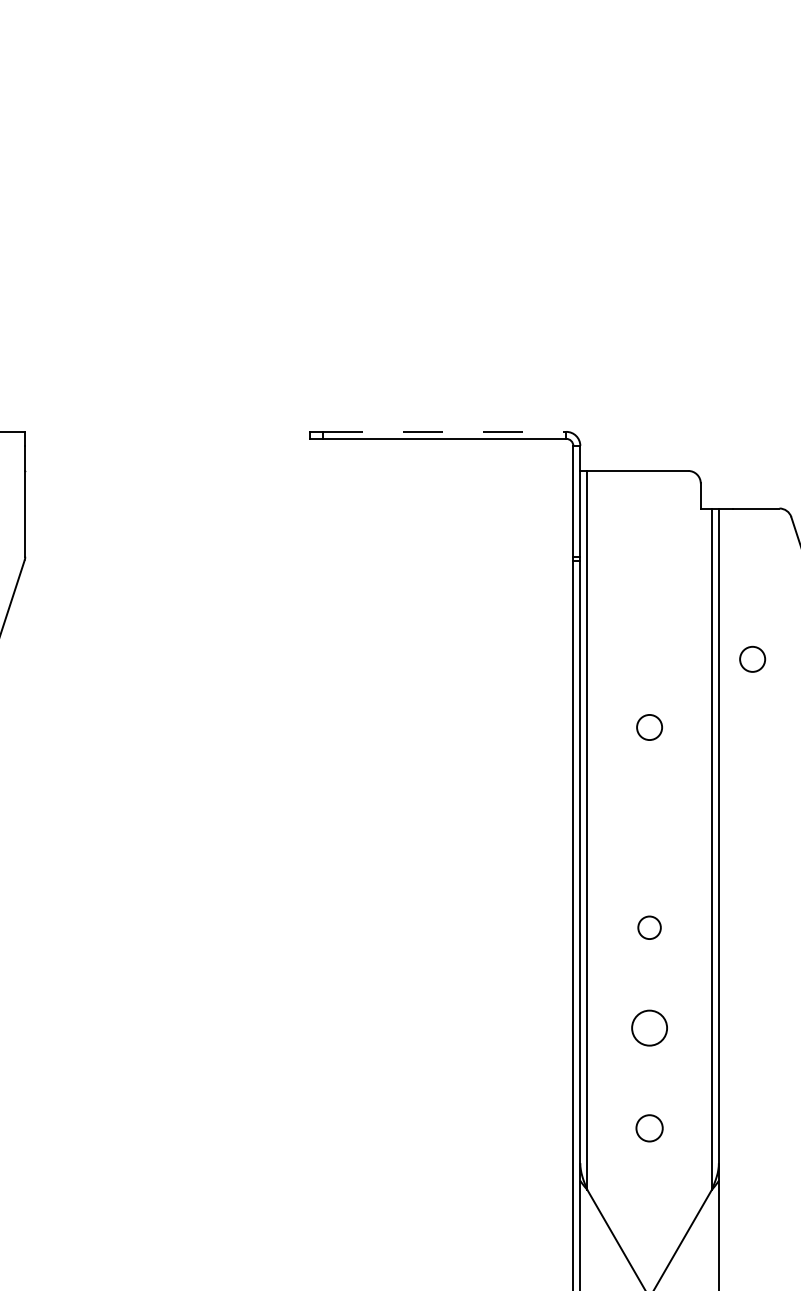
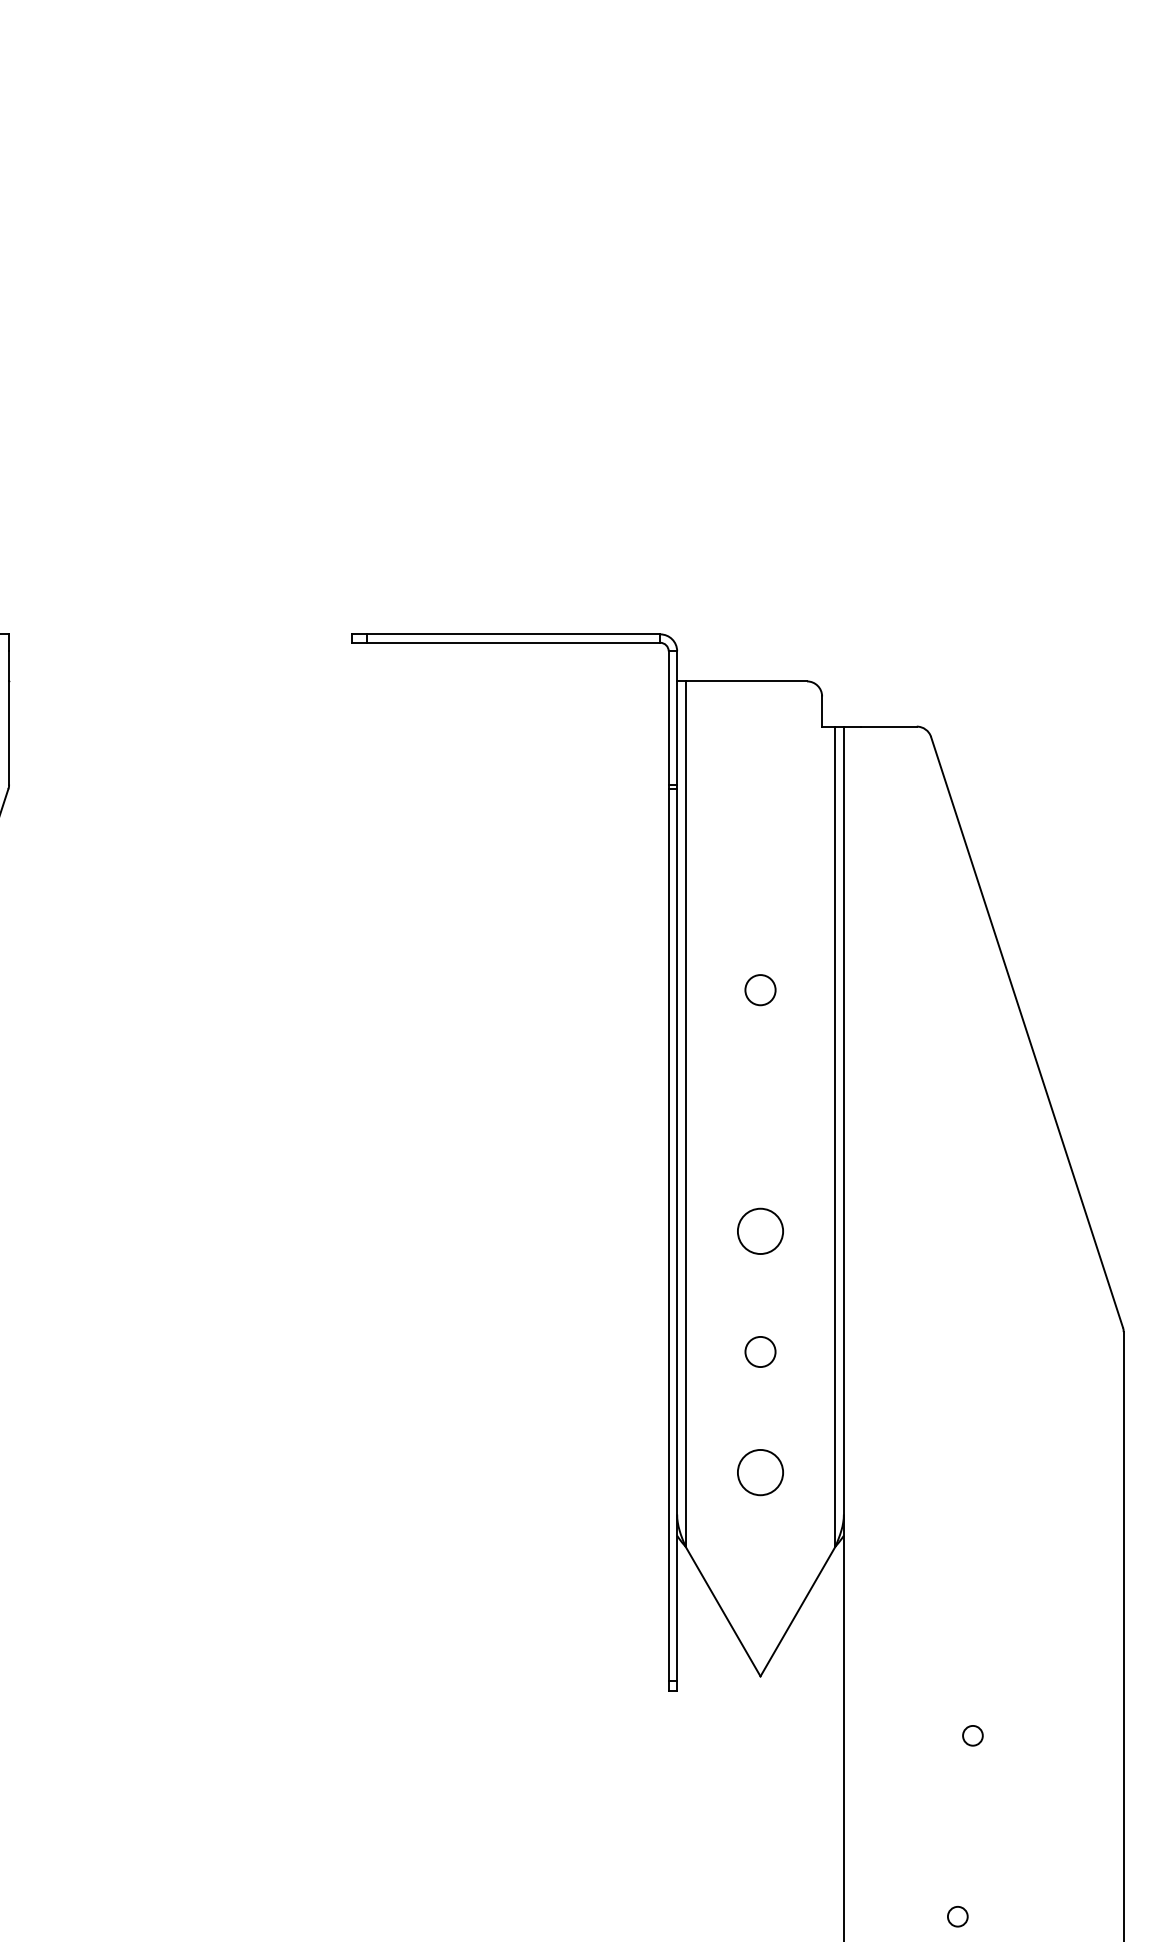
line: (444, 431) -> (513, 634), dashed -> solid
circle: (752, 659) -> (884, 908), removed
circle: (649, 927) -> (760, 1230), size x1.67
circle: (649, 1027) -> (760, 1351), size x0.71
circle: (649, 1128) -> (760, 1472), size x1.43

